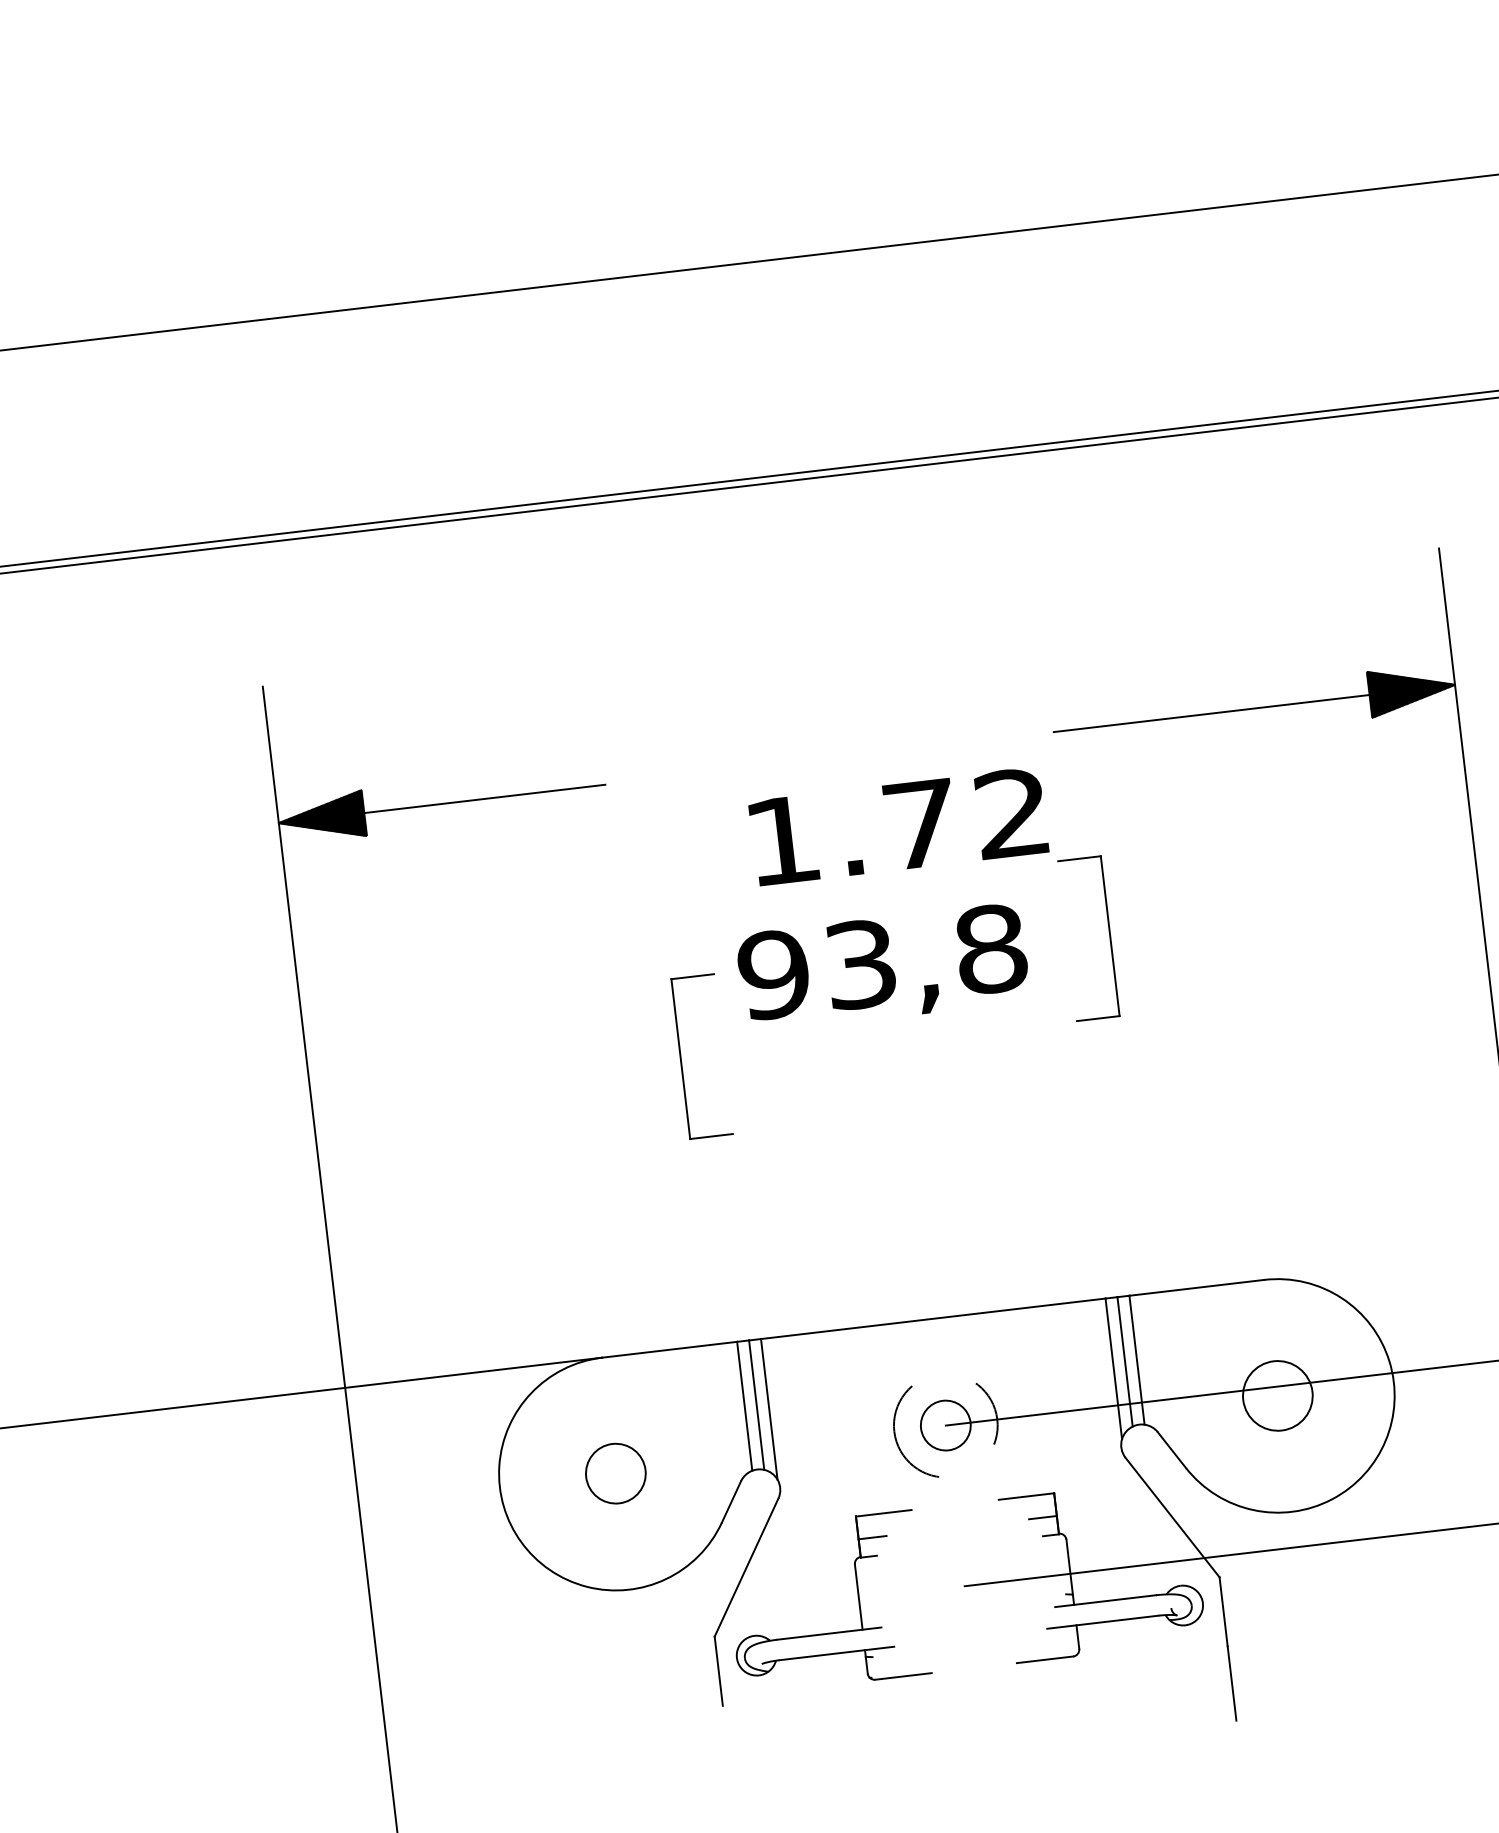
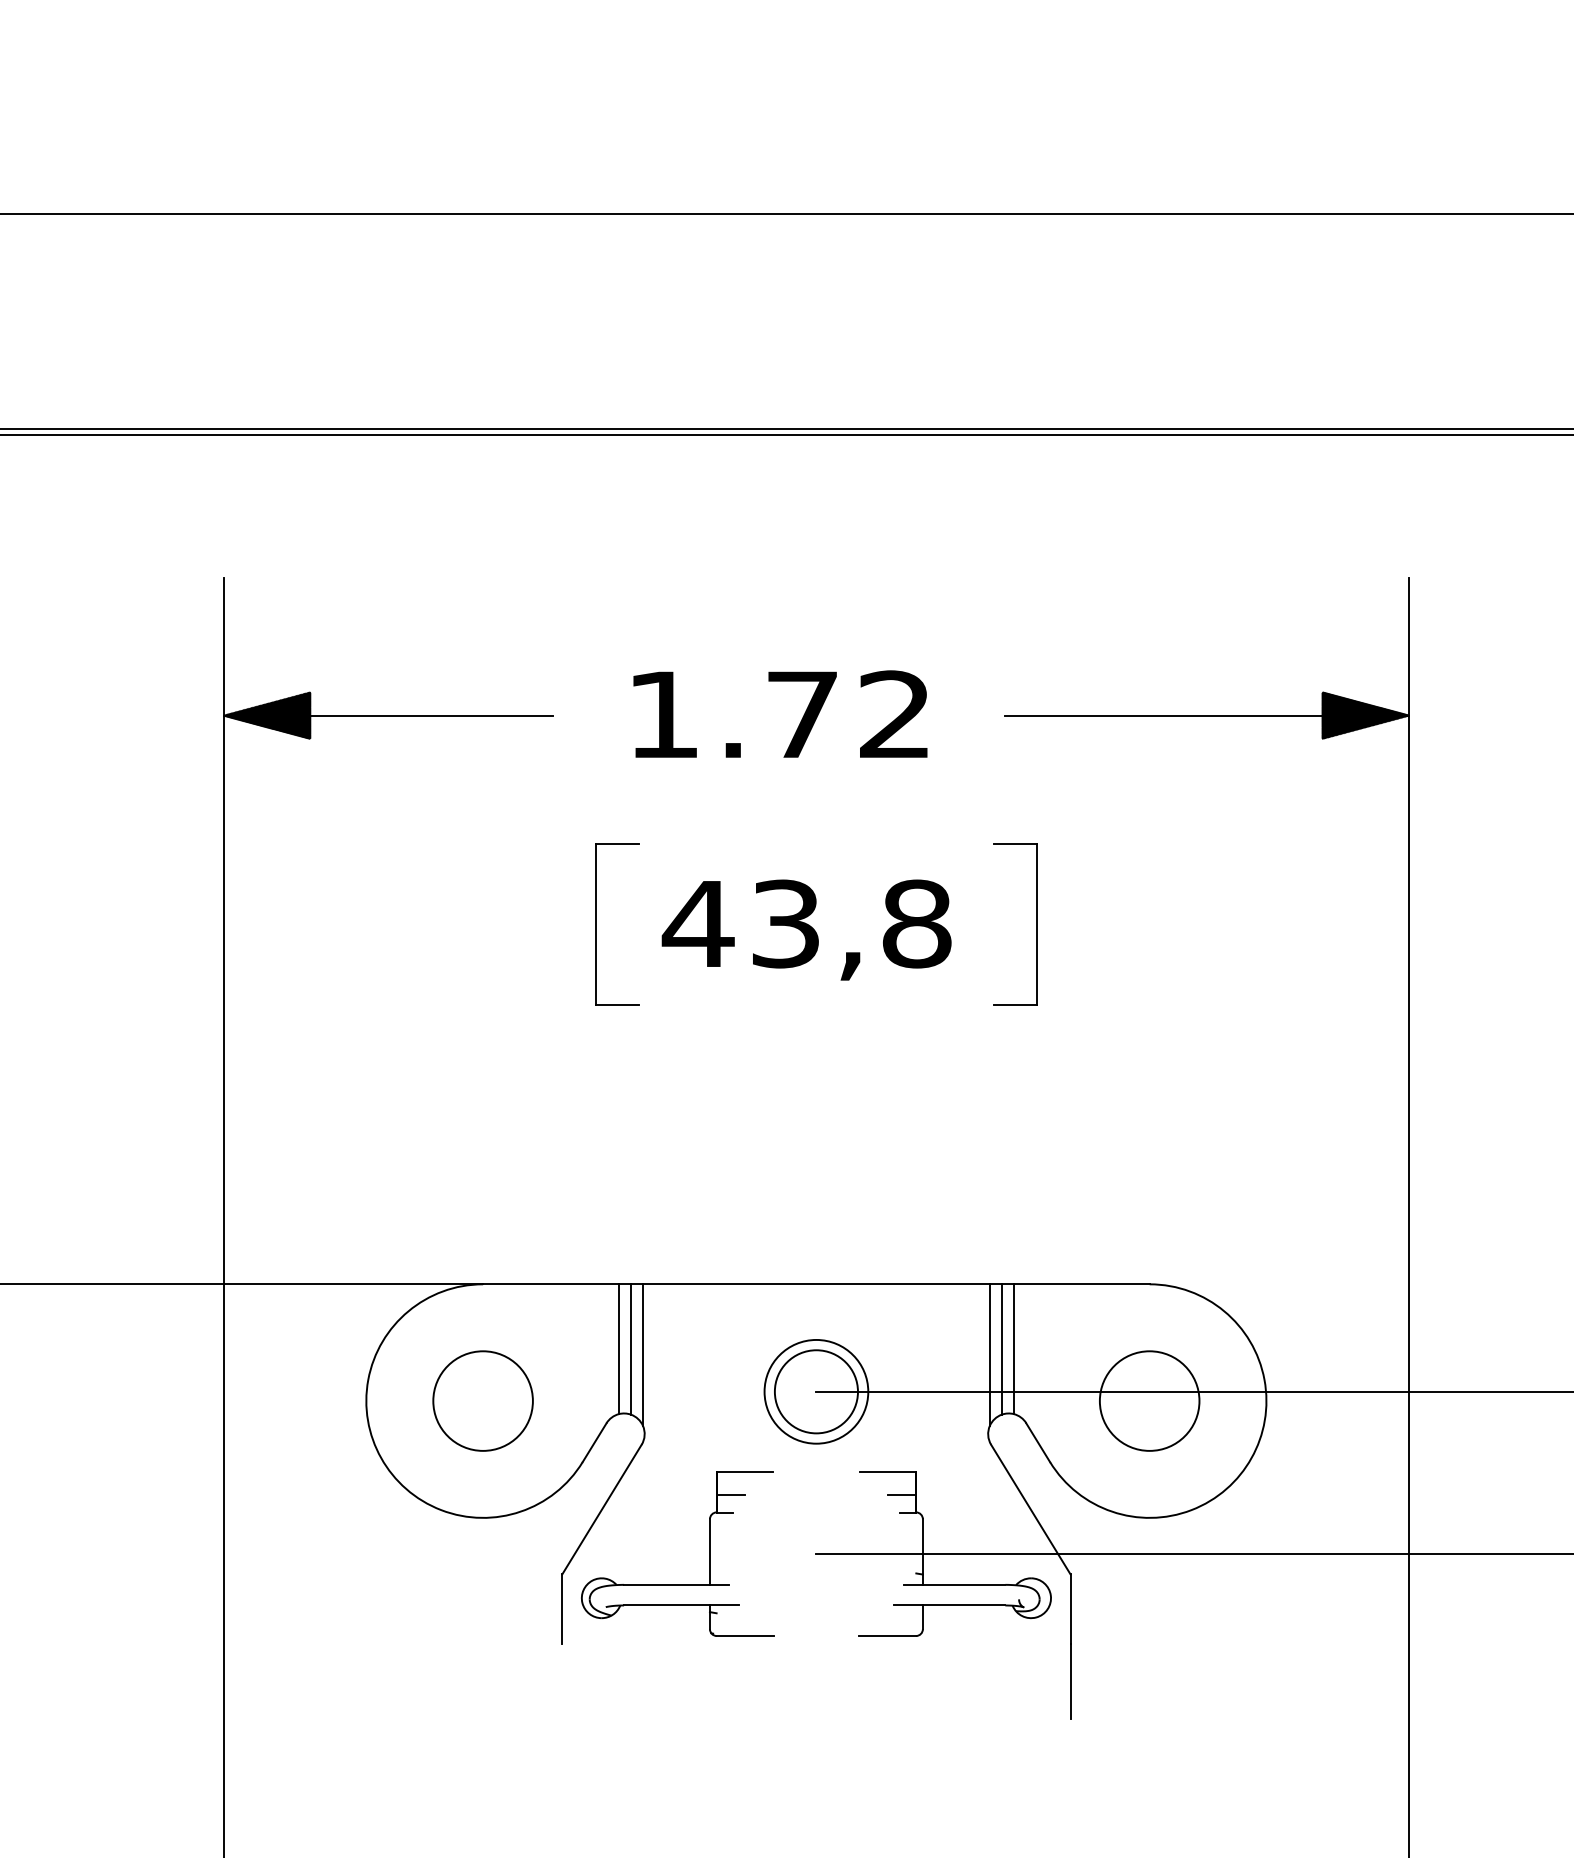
text: (898, 825) -> (780, 713), moved
text: (773, 974) -> (697, 923), 93,8 -> 43,8
part: (681, 1058) -> (596, 924), moved
circle: (1277, 1395) -> (1149, 1400), size x1.43
circle: (944, 1425) -> (815, 1391), size x1.67
circle: (945, 1425) -> (816, 1391), dashed -> solid
circle: (615, 1473) -> (482, 1400), size x1.67

